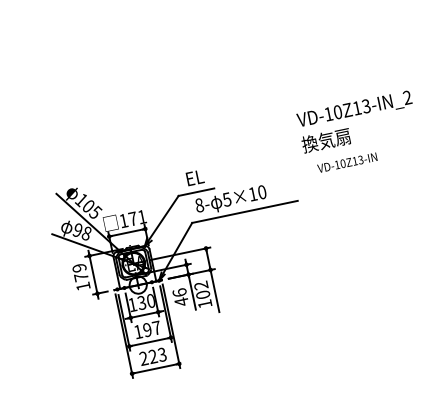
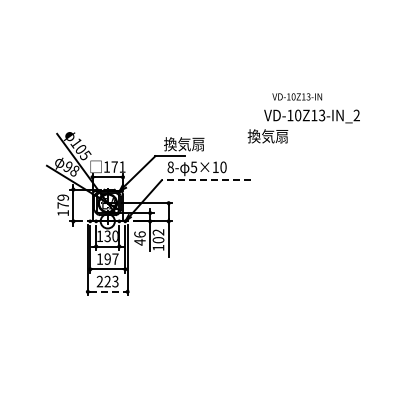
text: (325, 140) -> (267, 136), moved
text: (347, 162) -> (297, 96), moved
text: (210, 174) -> (184, 144), EL -> 換気扇
line: (244, 212) -> (205, 180), solid -> dashed
line: (155, 368) -> (107, 291), solid -> dashed

